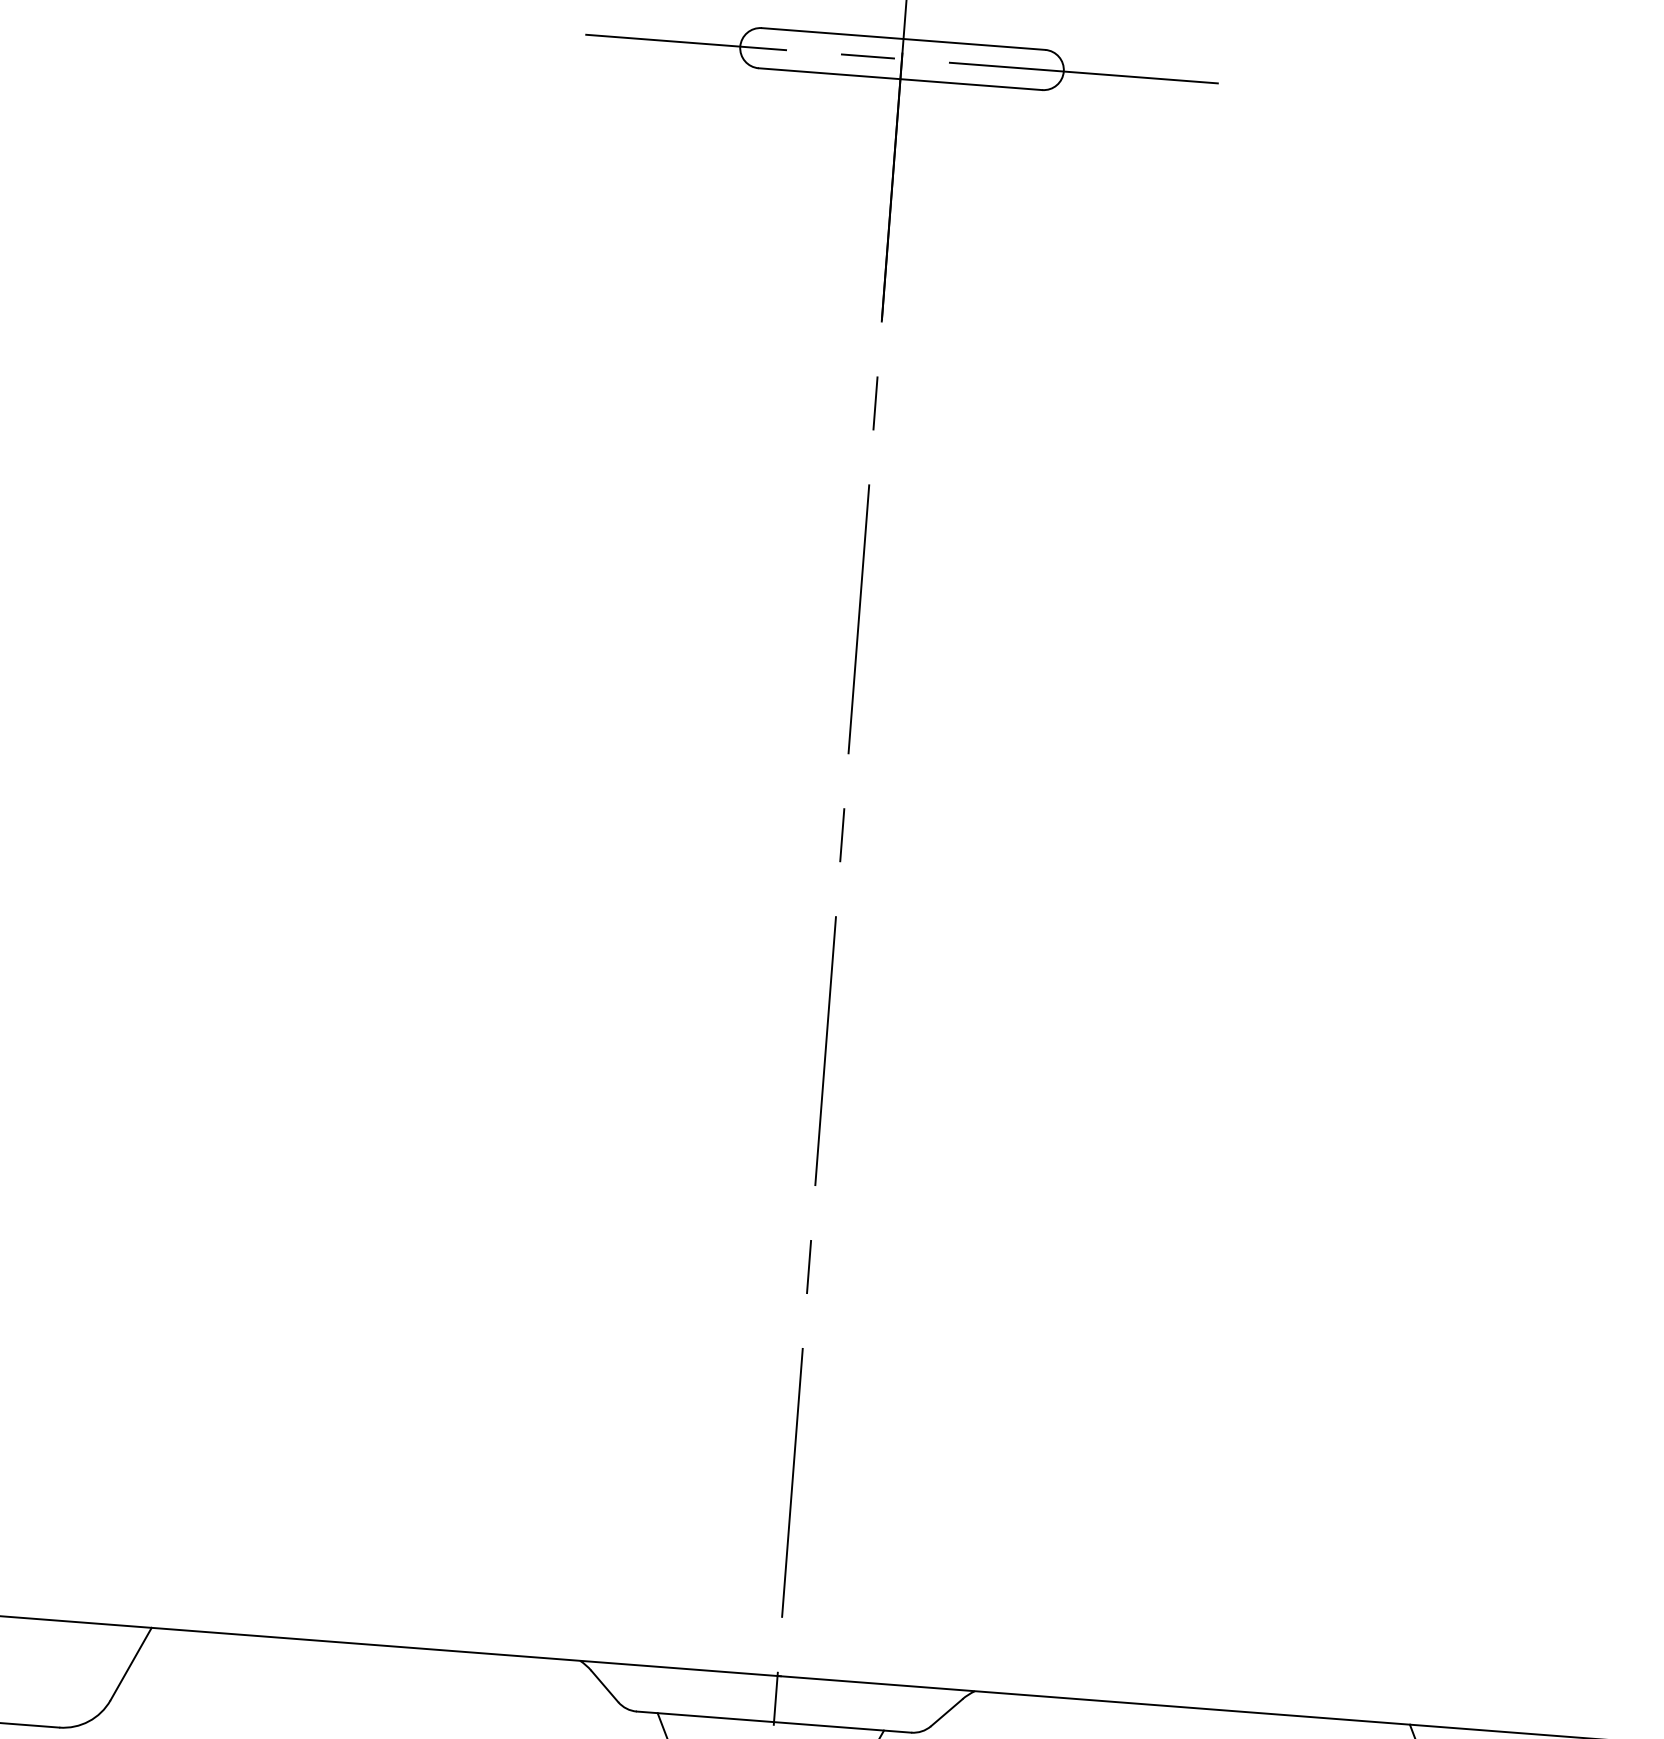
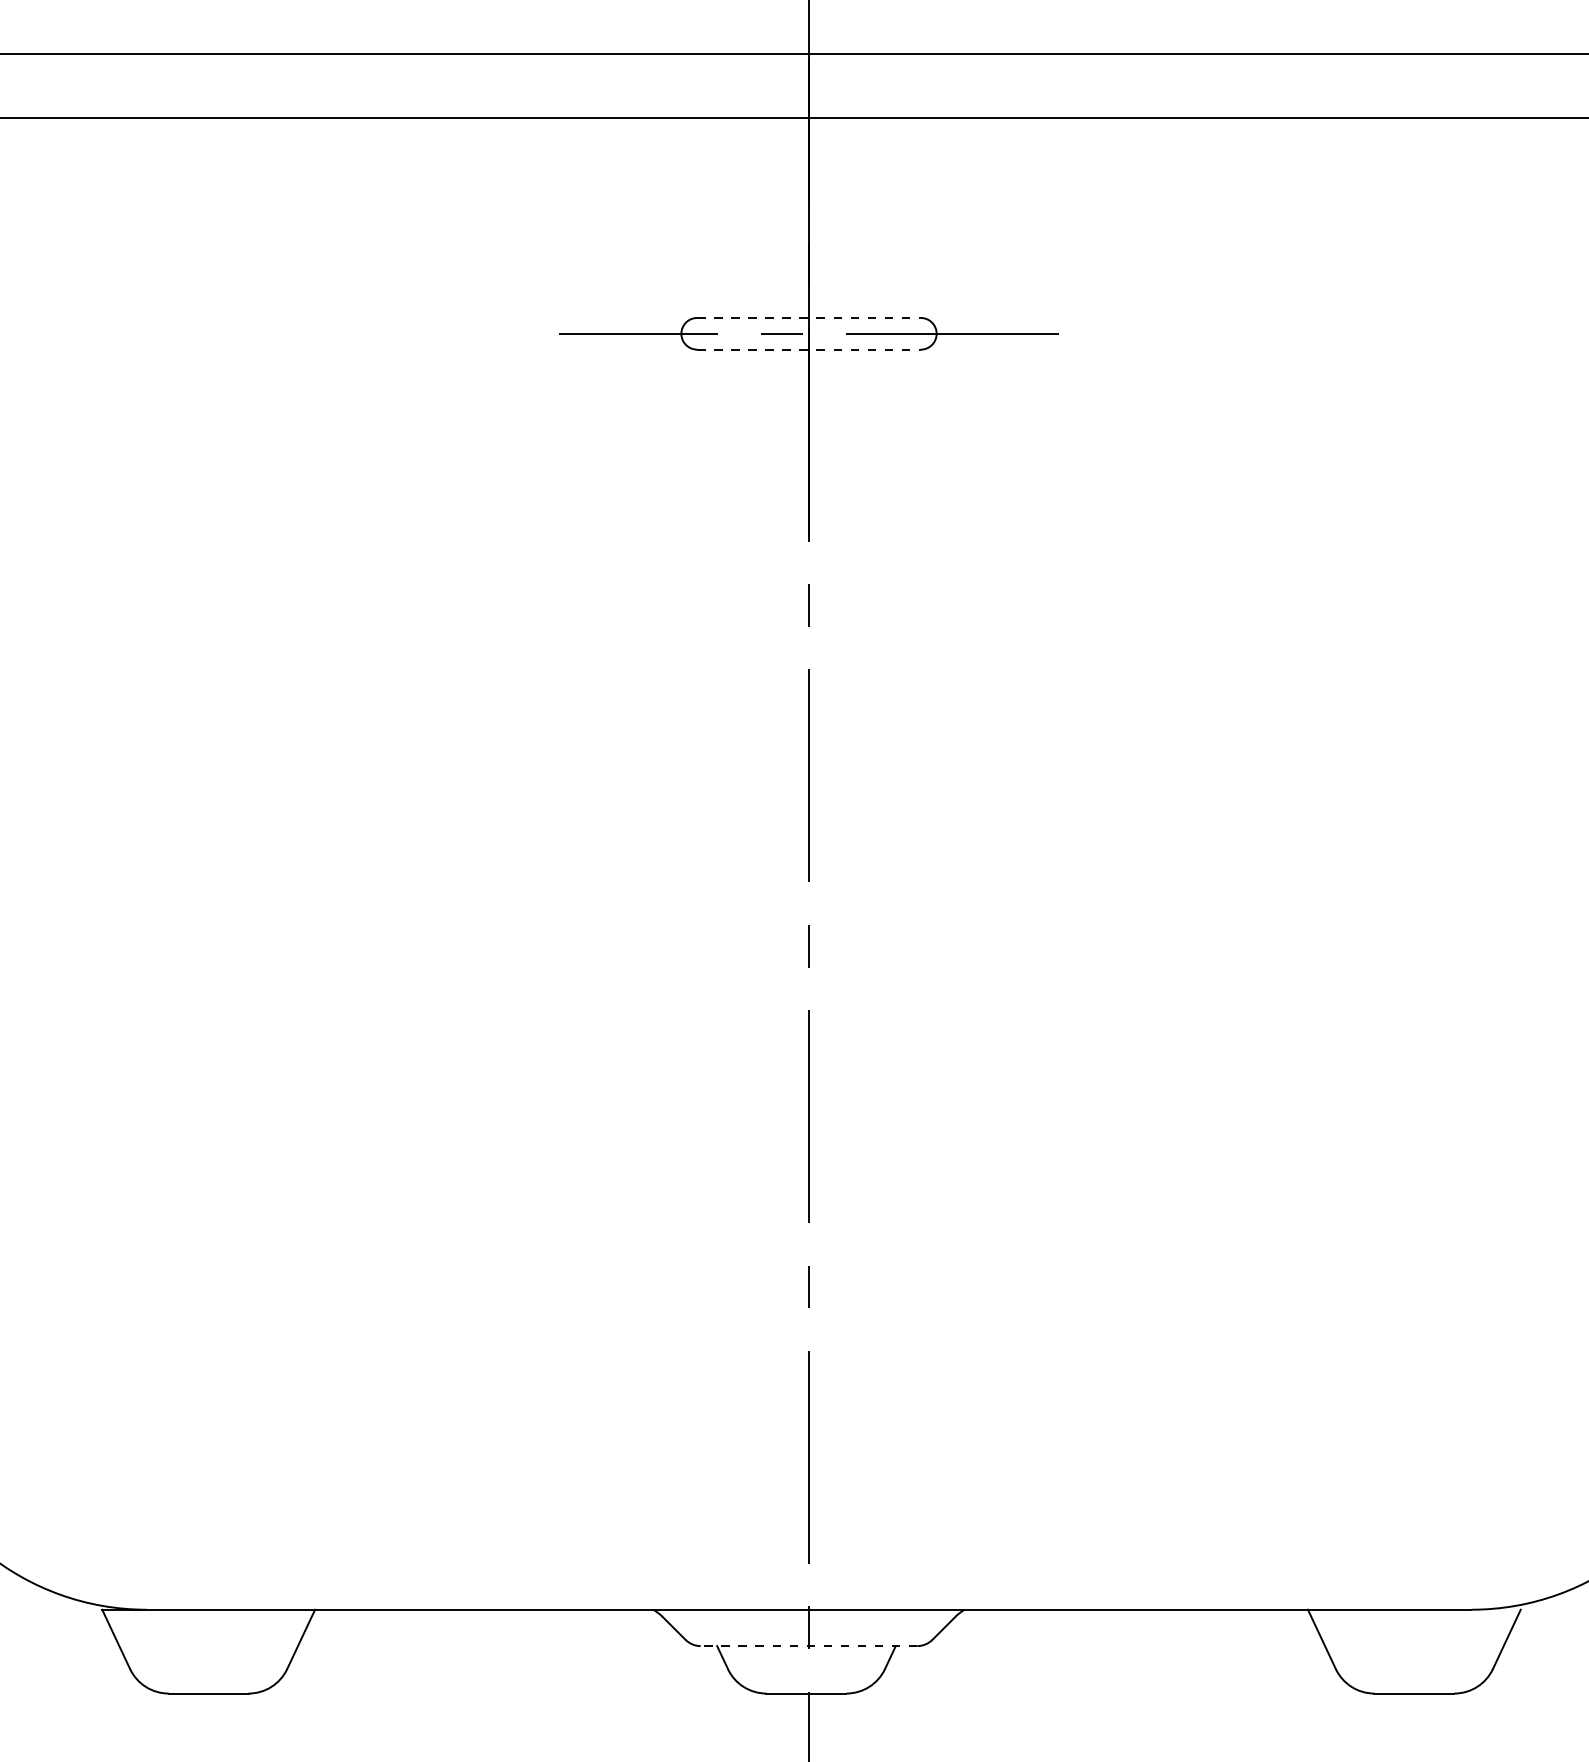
line: (904, 38) -> (809, 317), solid -> dashed
line: (901, 79) -> (809, 349), solid -> dashed
line: (773, 1722) -> (808, 1646), solid -> dashed

